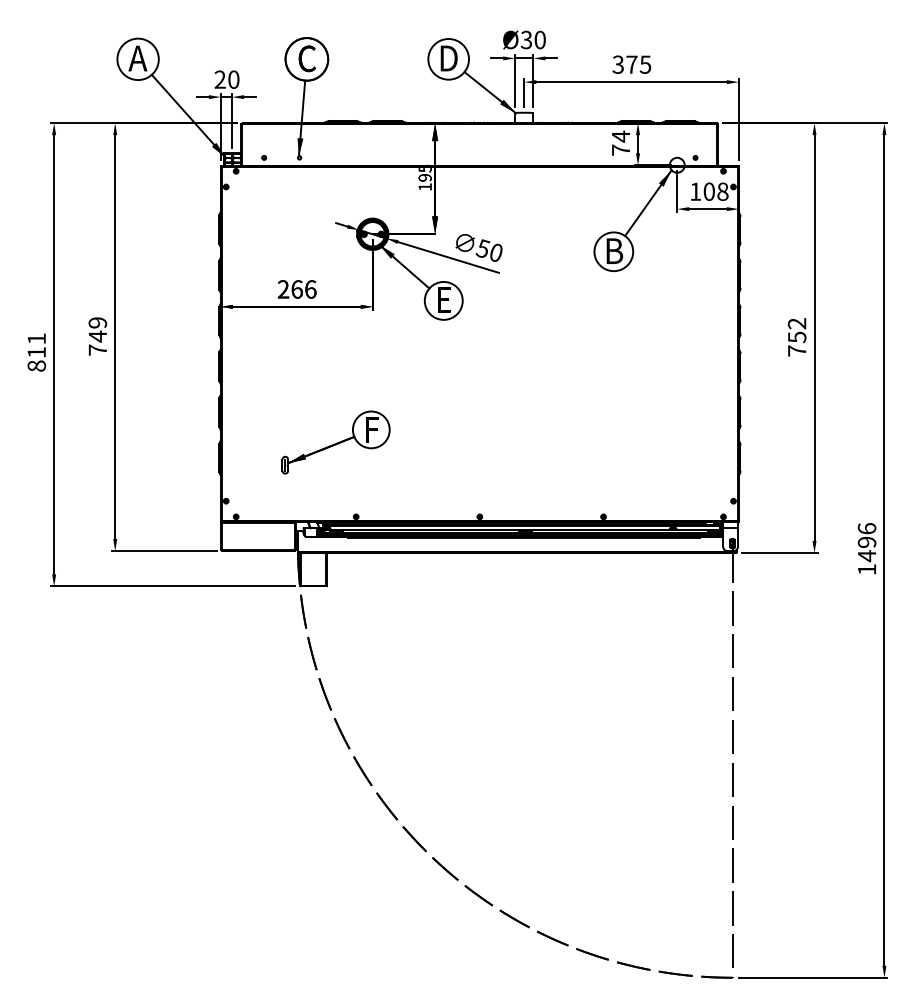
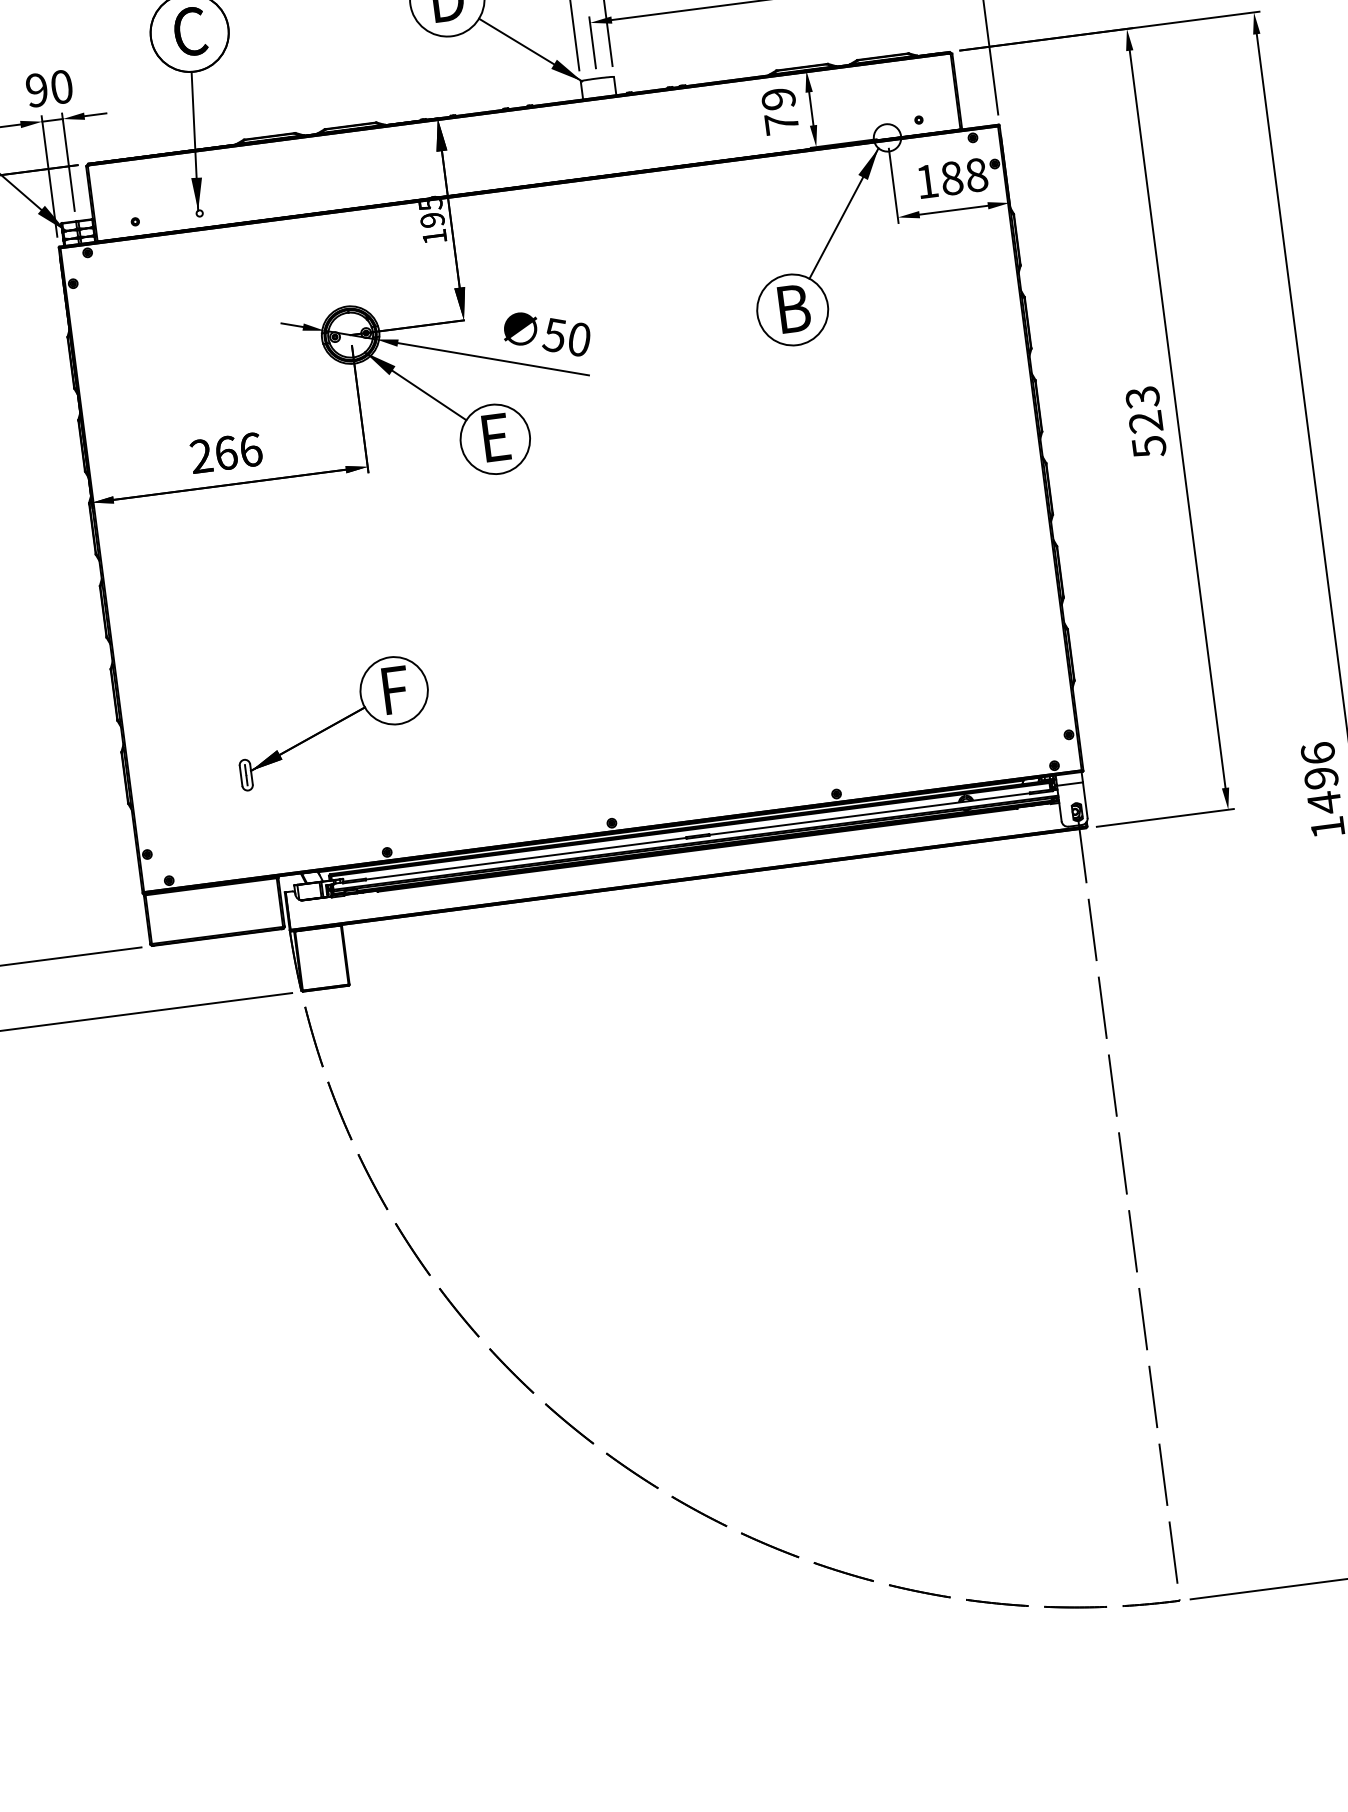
text: (219, 79) -> (35, 90), 20 -> 90
text: (620, 136) -> (777, 98), 74 -> 79
text: (708, 191) -> (950, 178), 108 -> 188
text: (796, 337) -> (1144, 422), 752 -> 523

